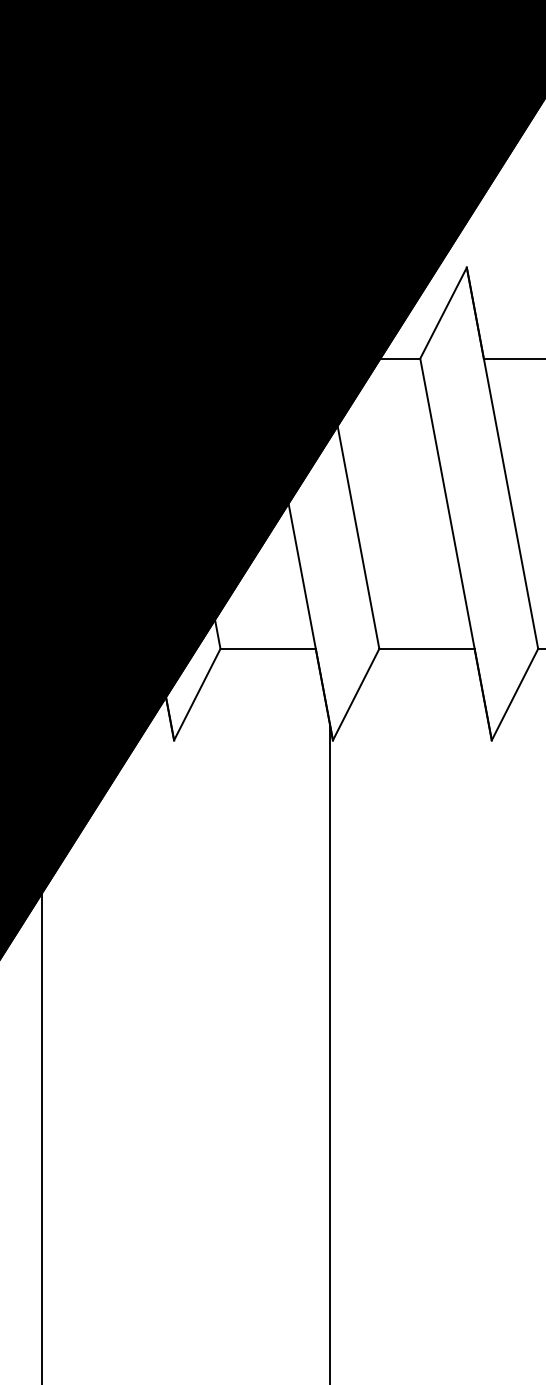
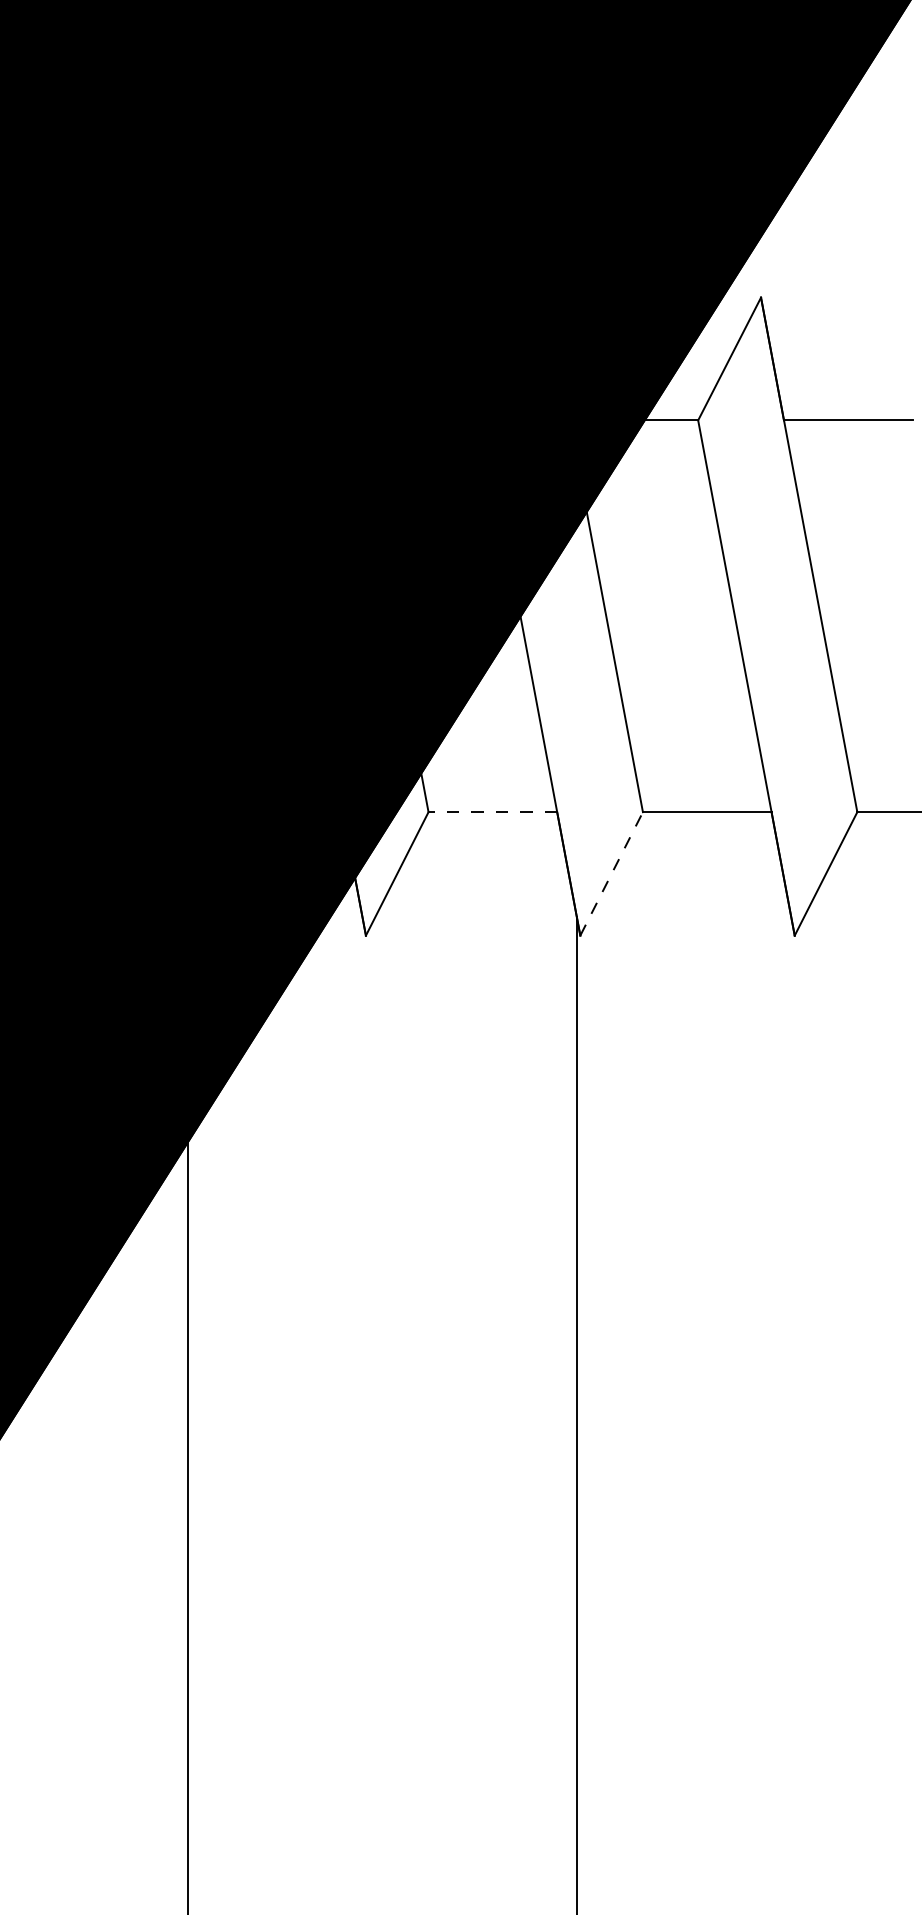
line: (267, 649) -> (492, 812), solid -> dashed
line: (356, 694) -> (611, 873), solid -> dashed

